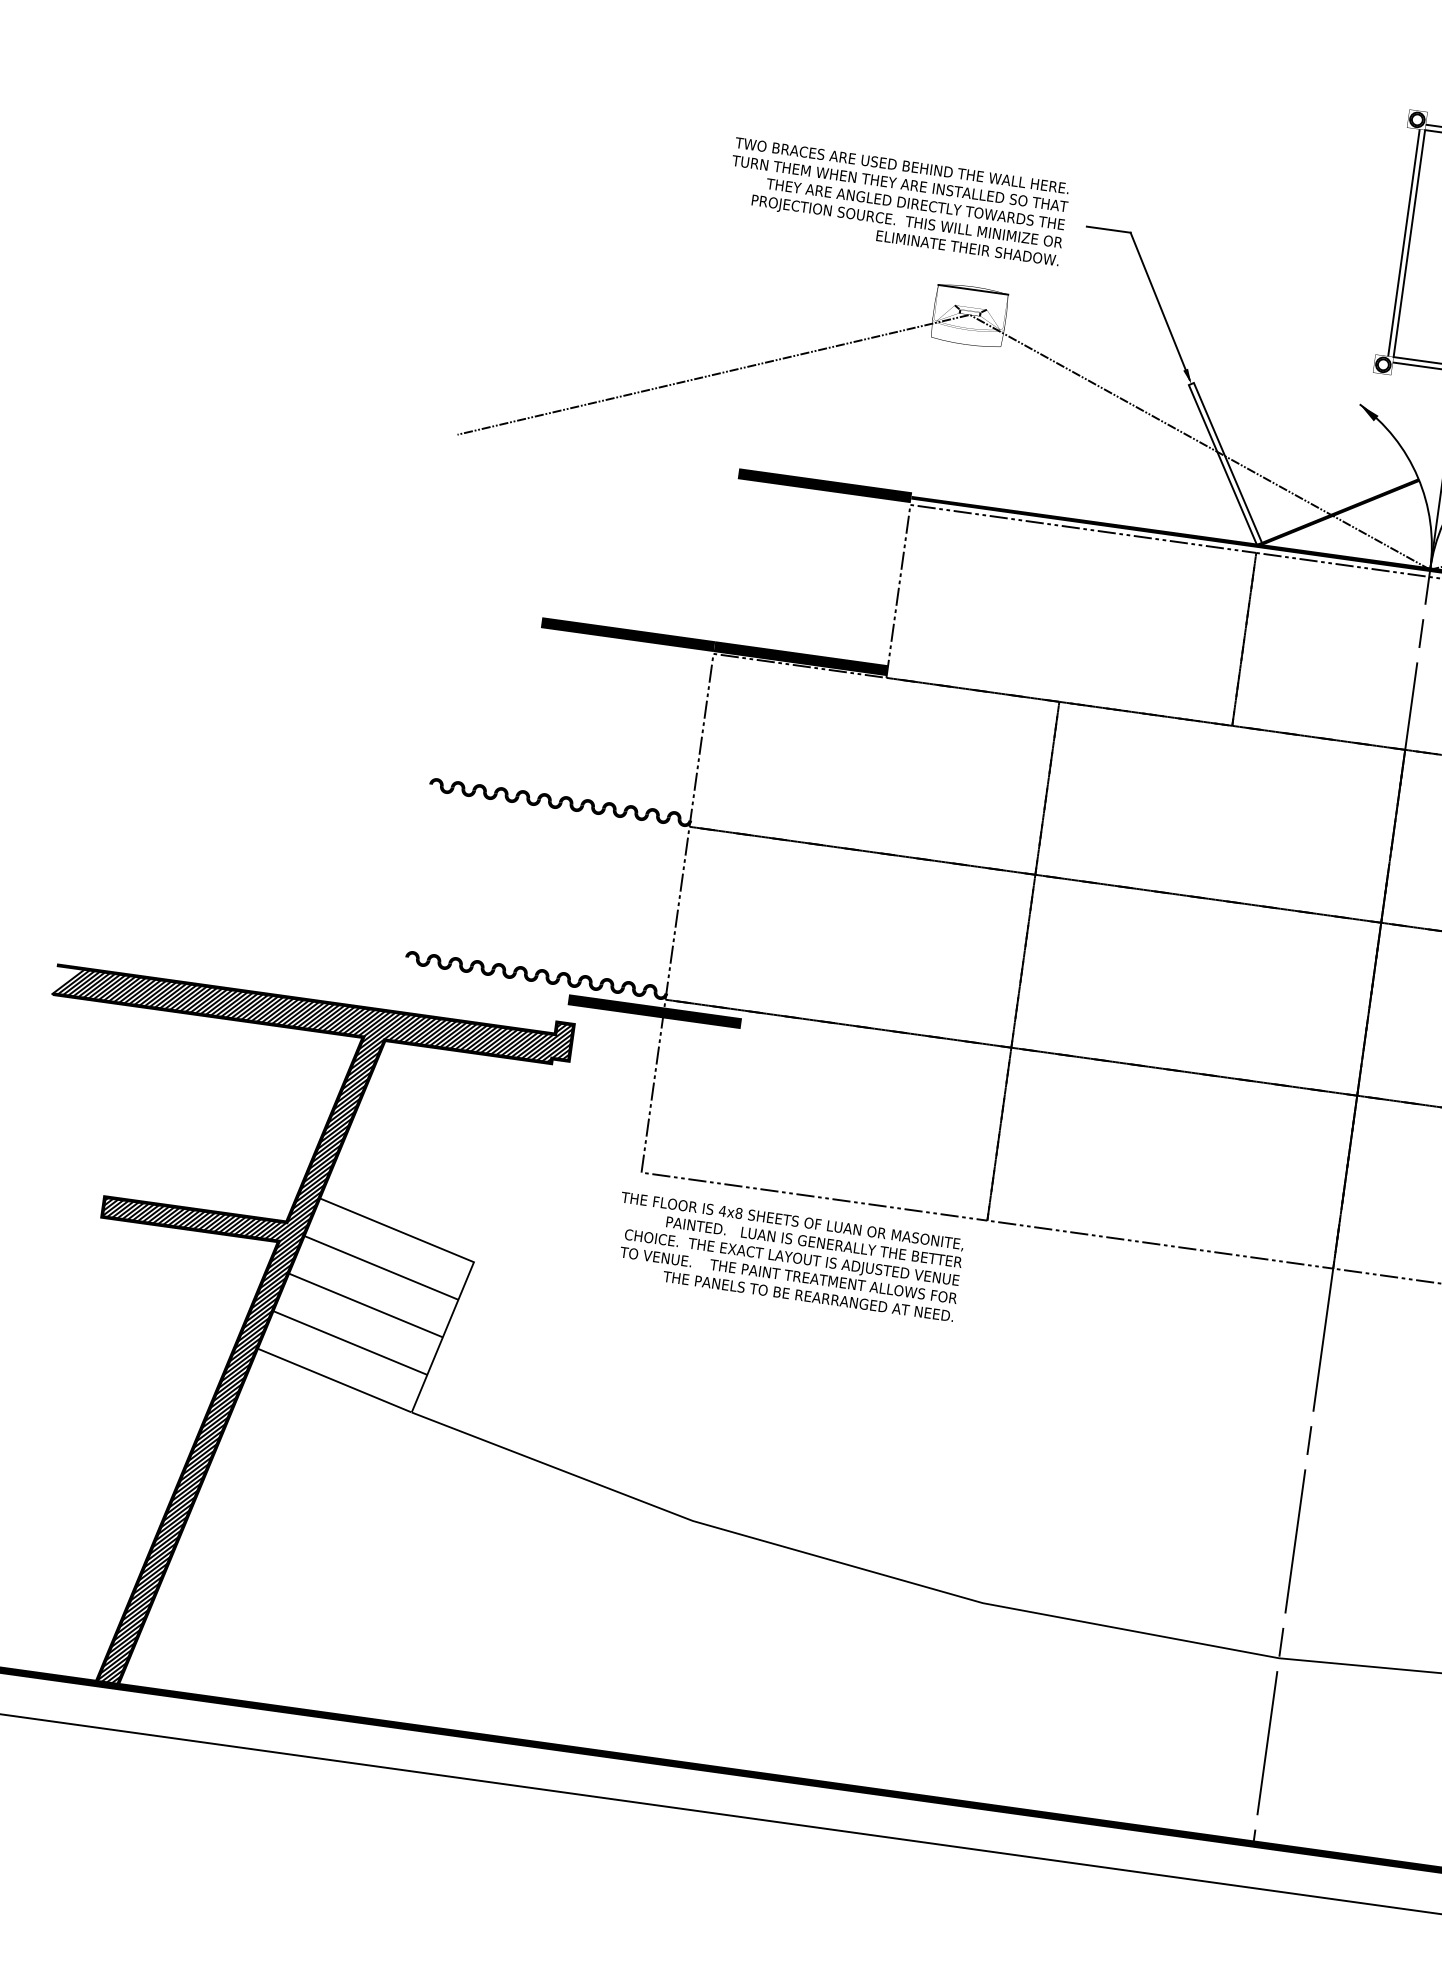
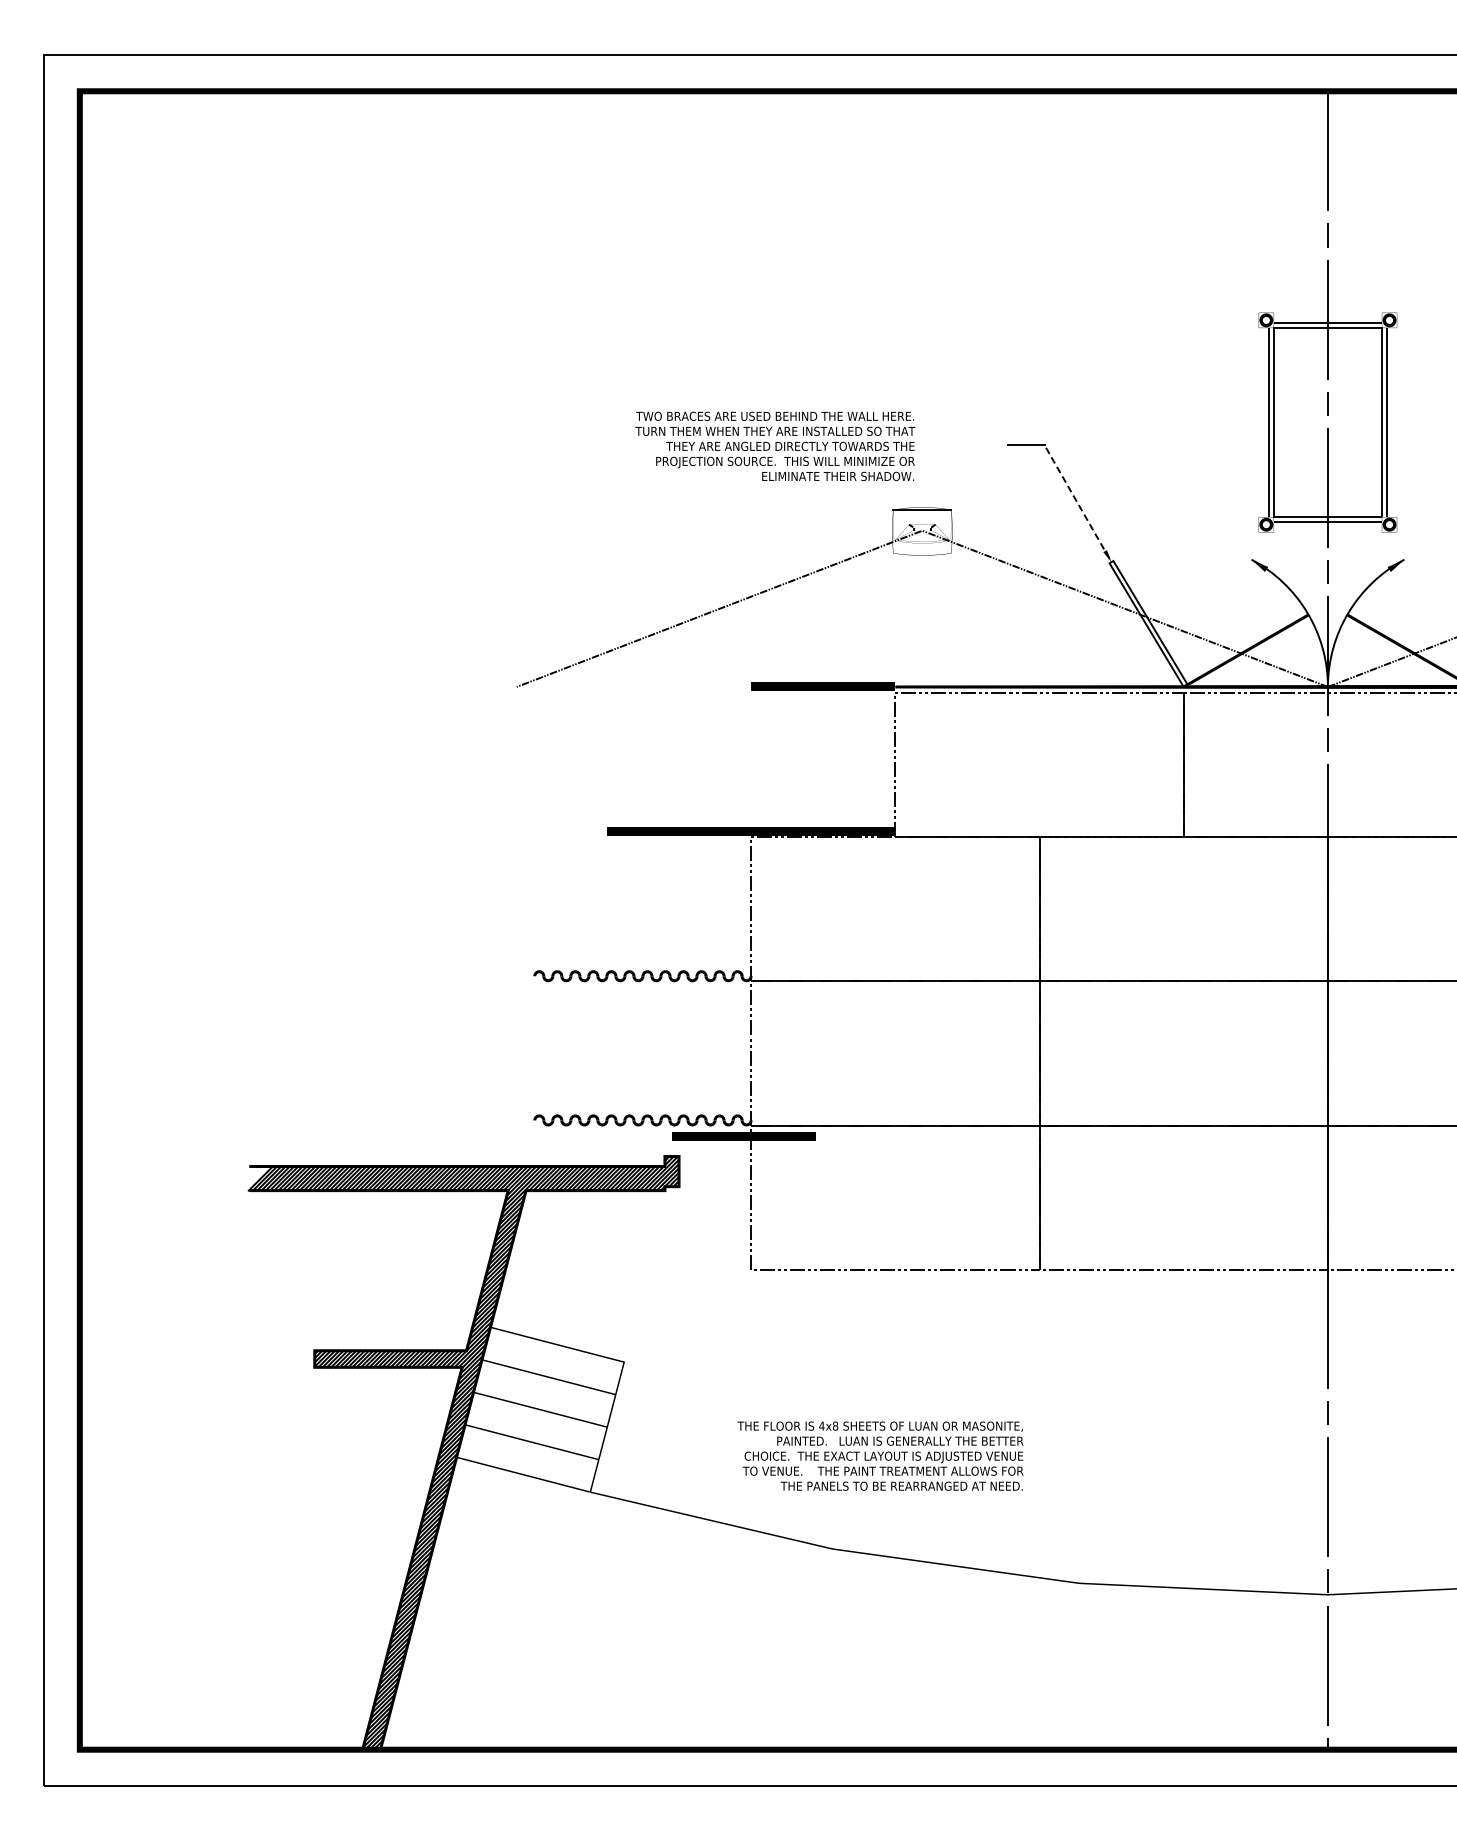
text: (897, 200) -> (775, 445), moved
line: (1159, 305) -> (1076, 501), solid -> dashed
text: (788, 1256) -> (880, 1455), moved

